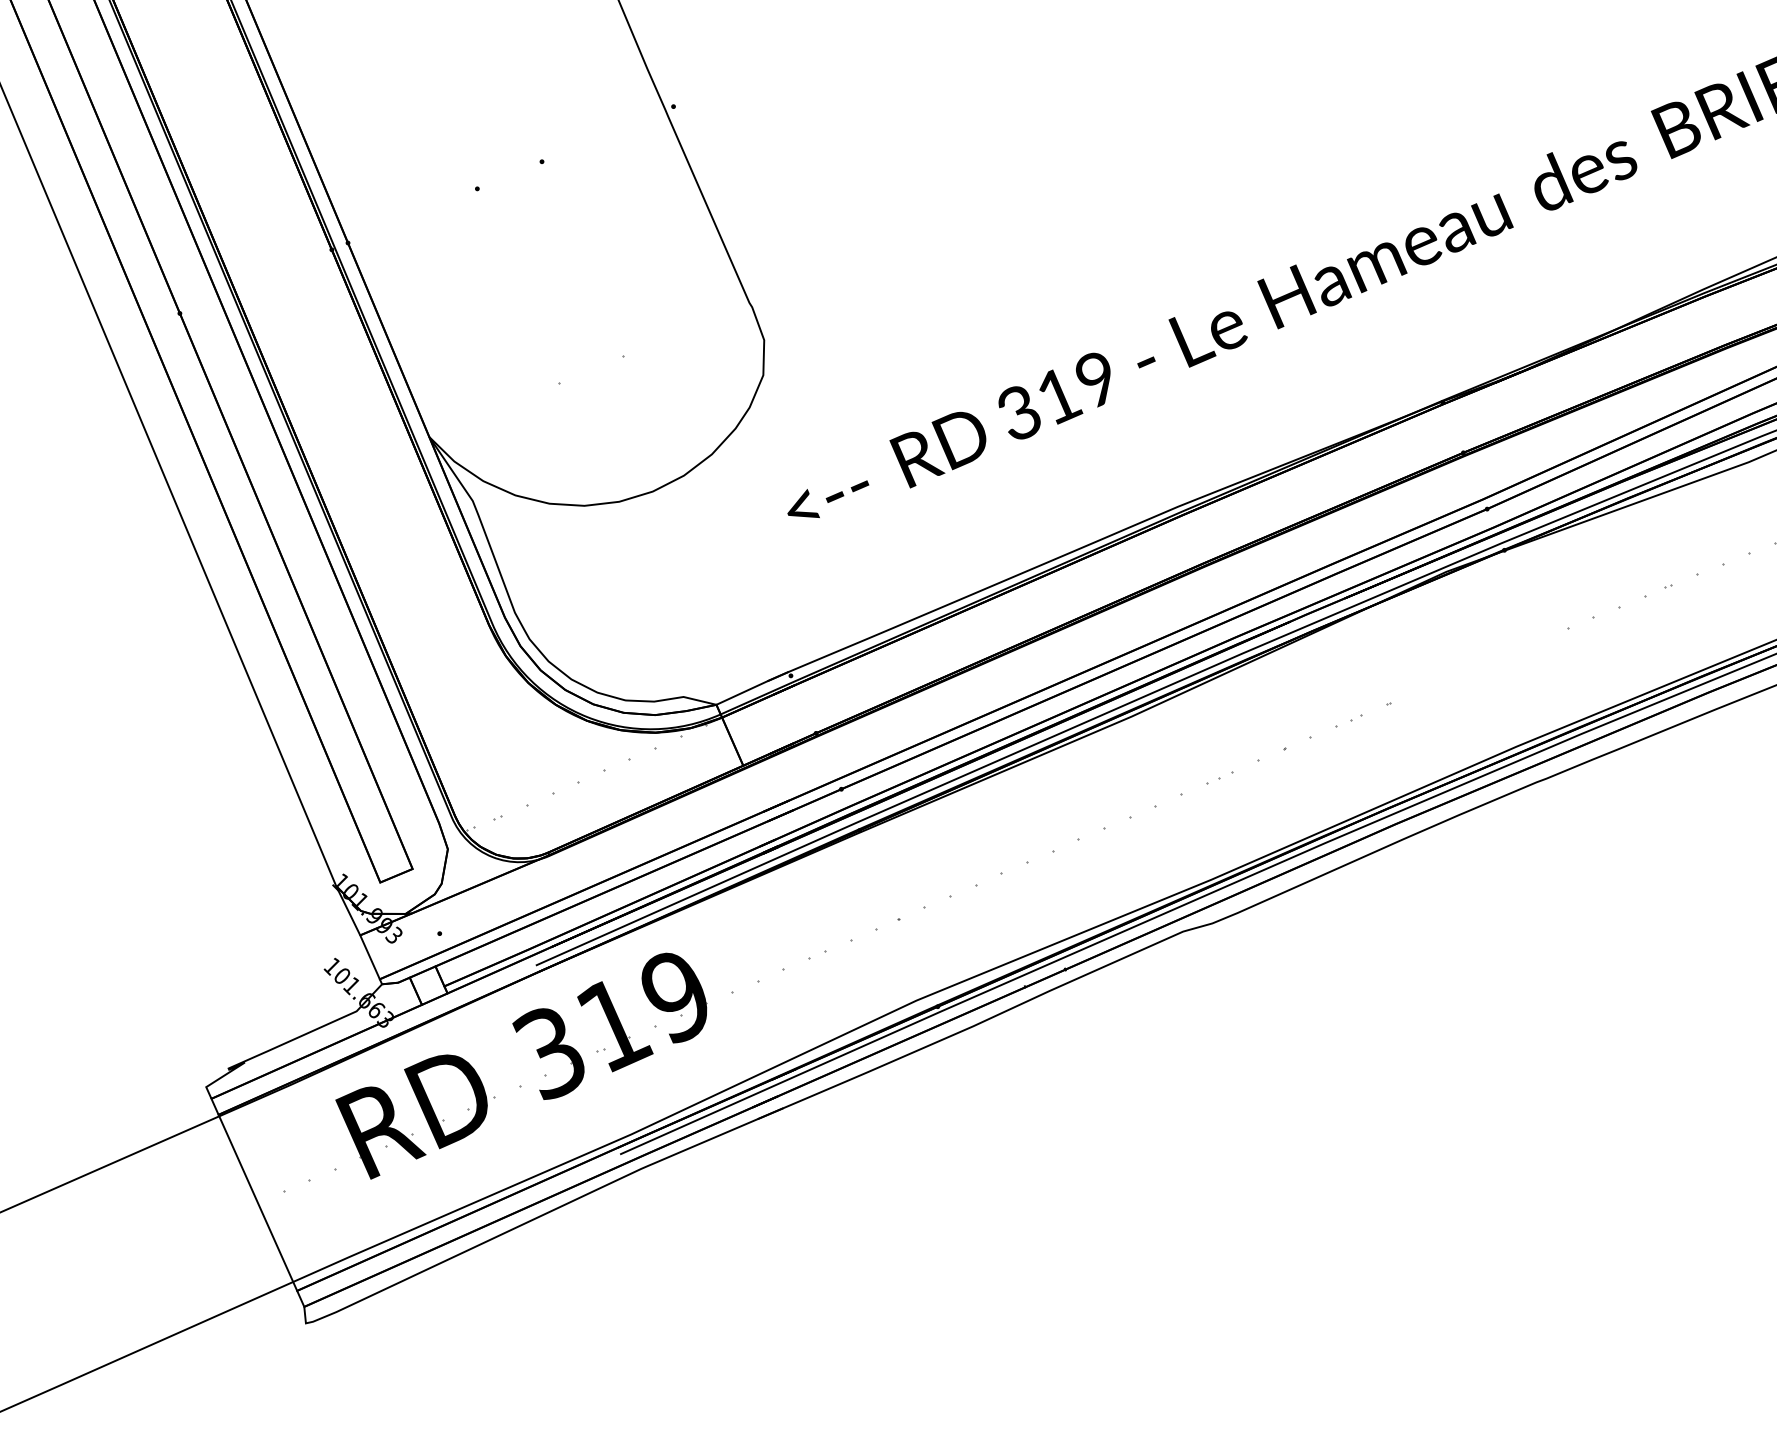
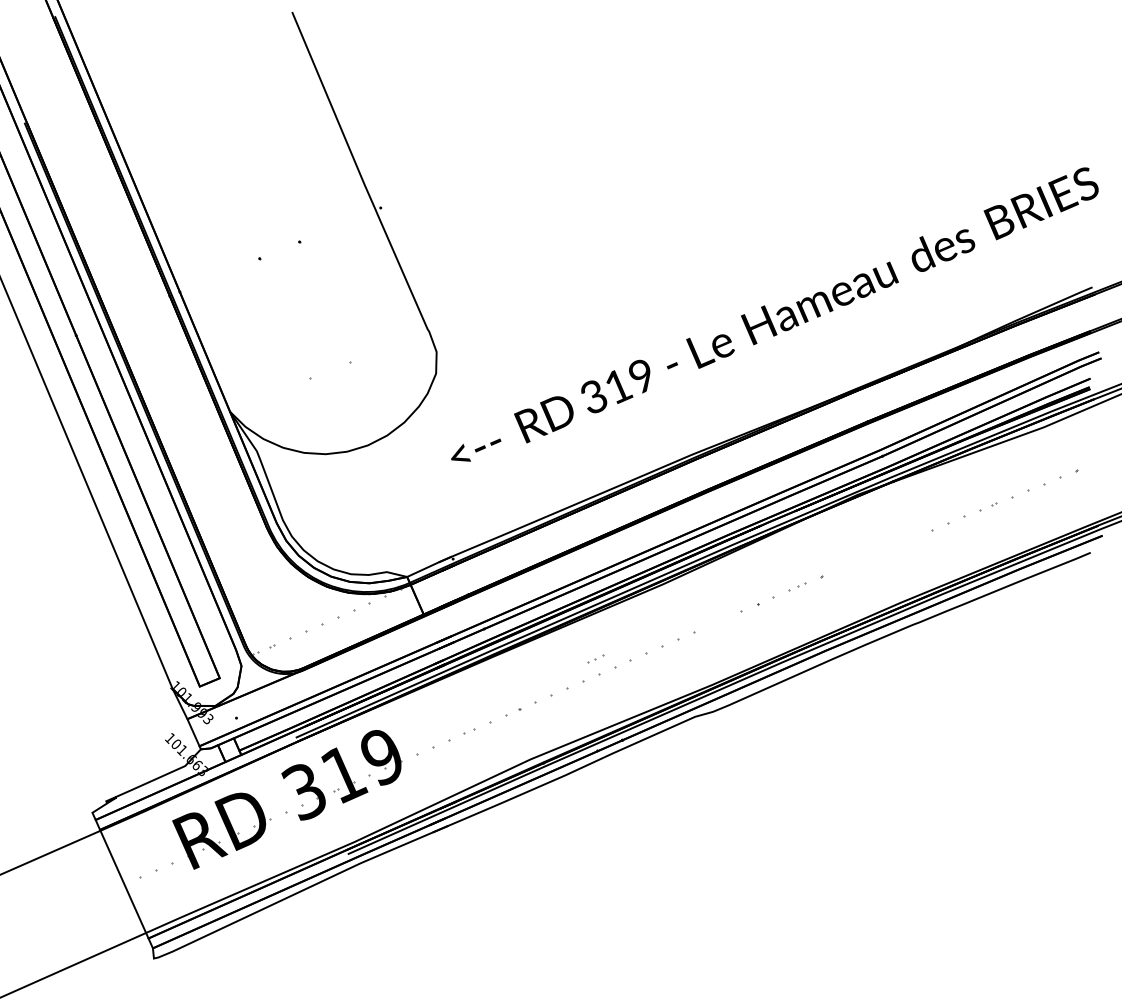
part: (1219, 777) -> (595, 658), moved

